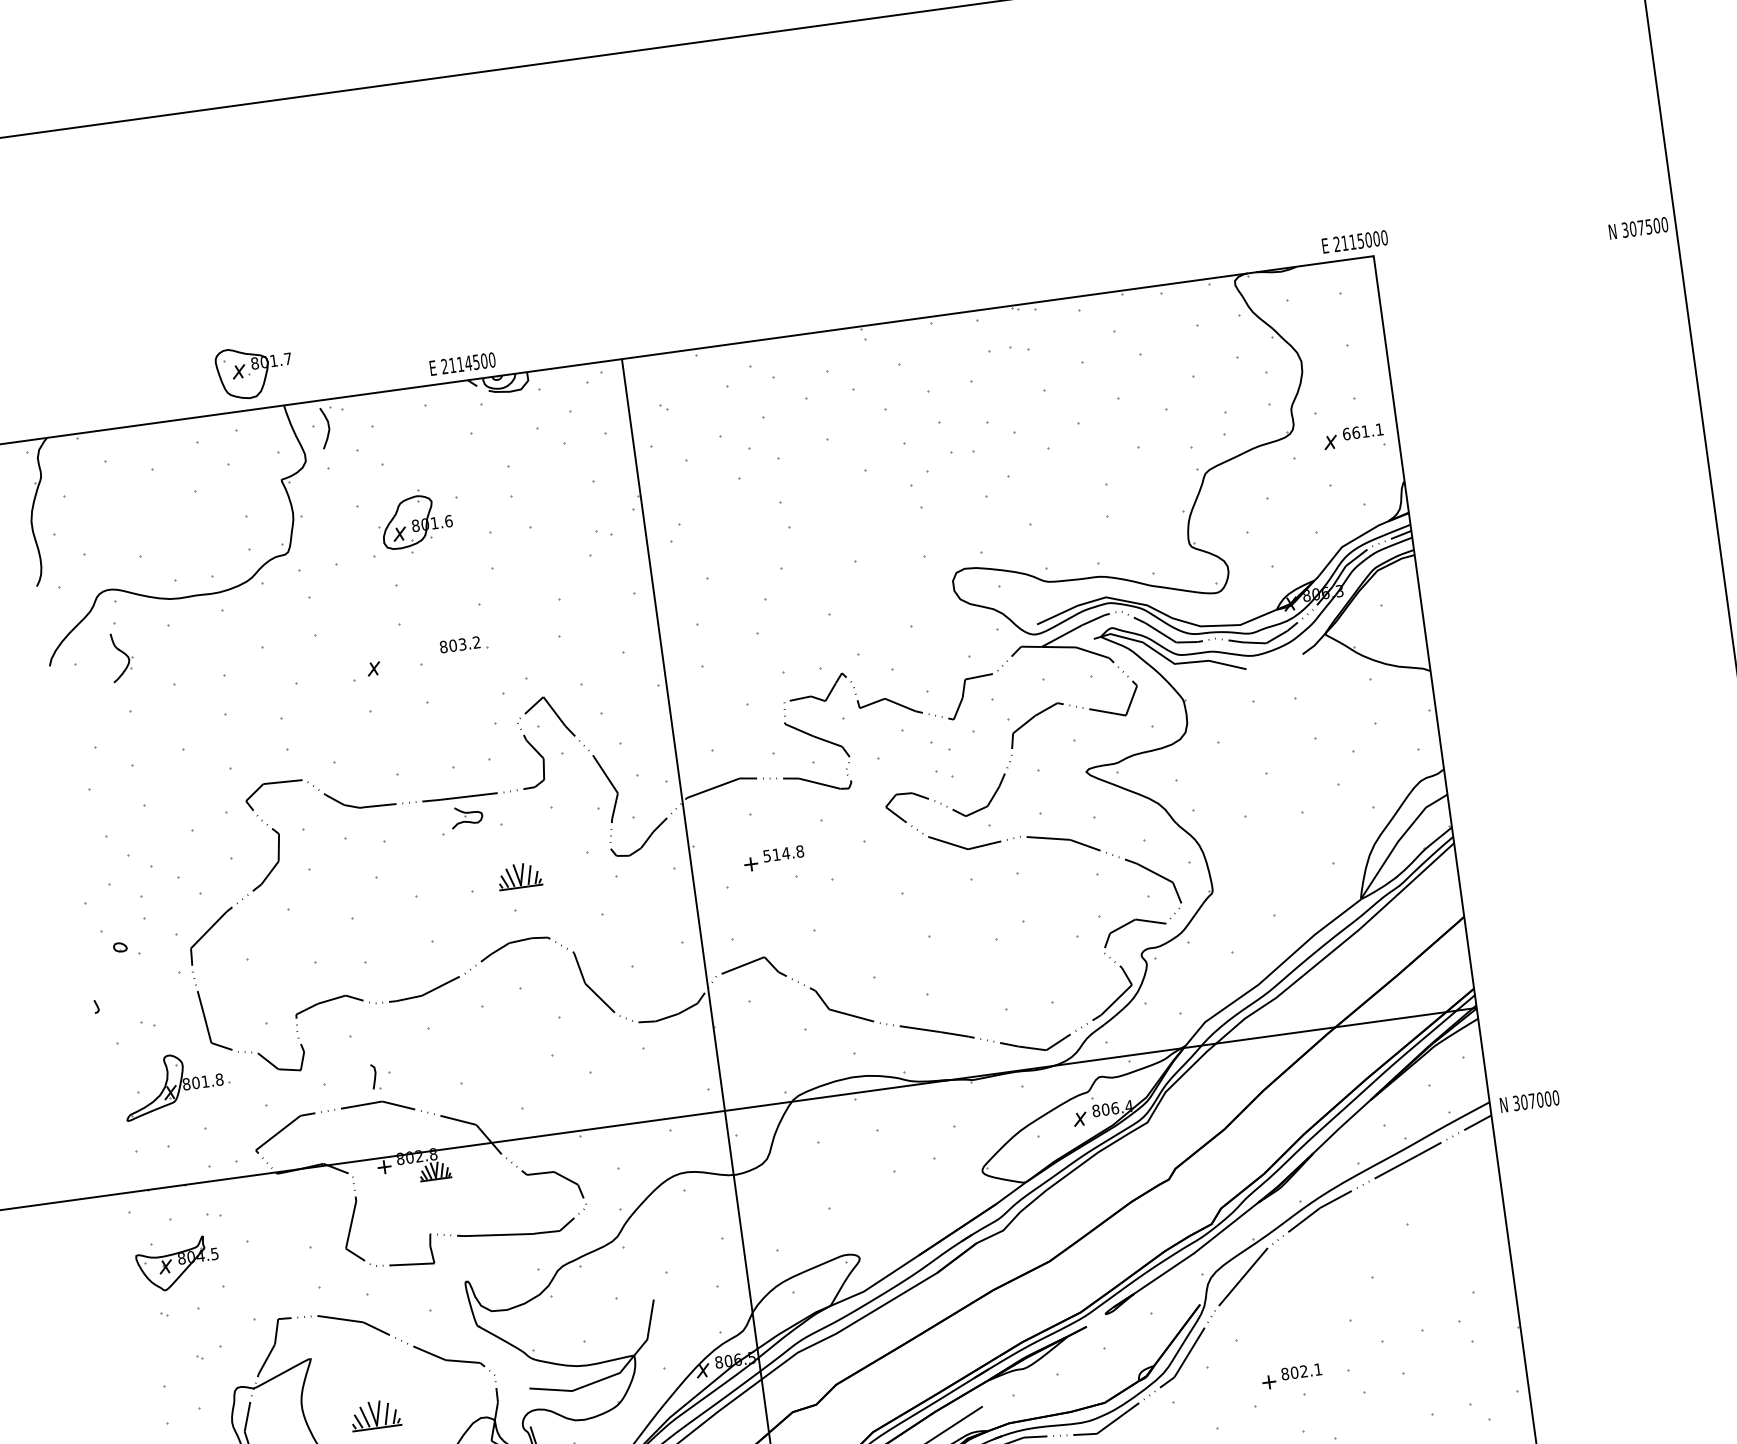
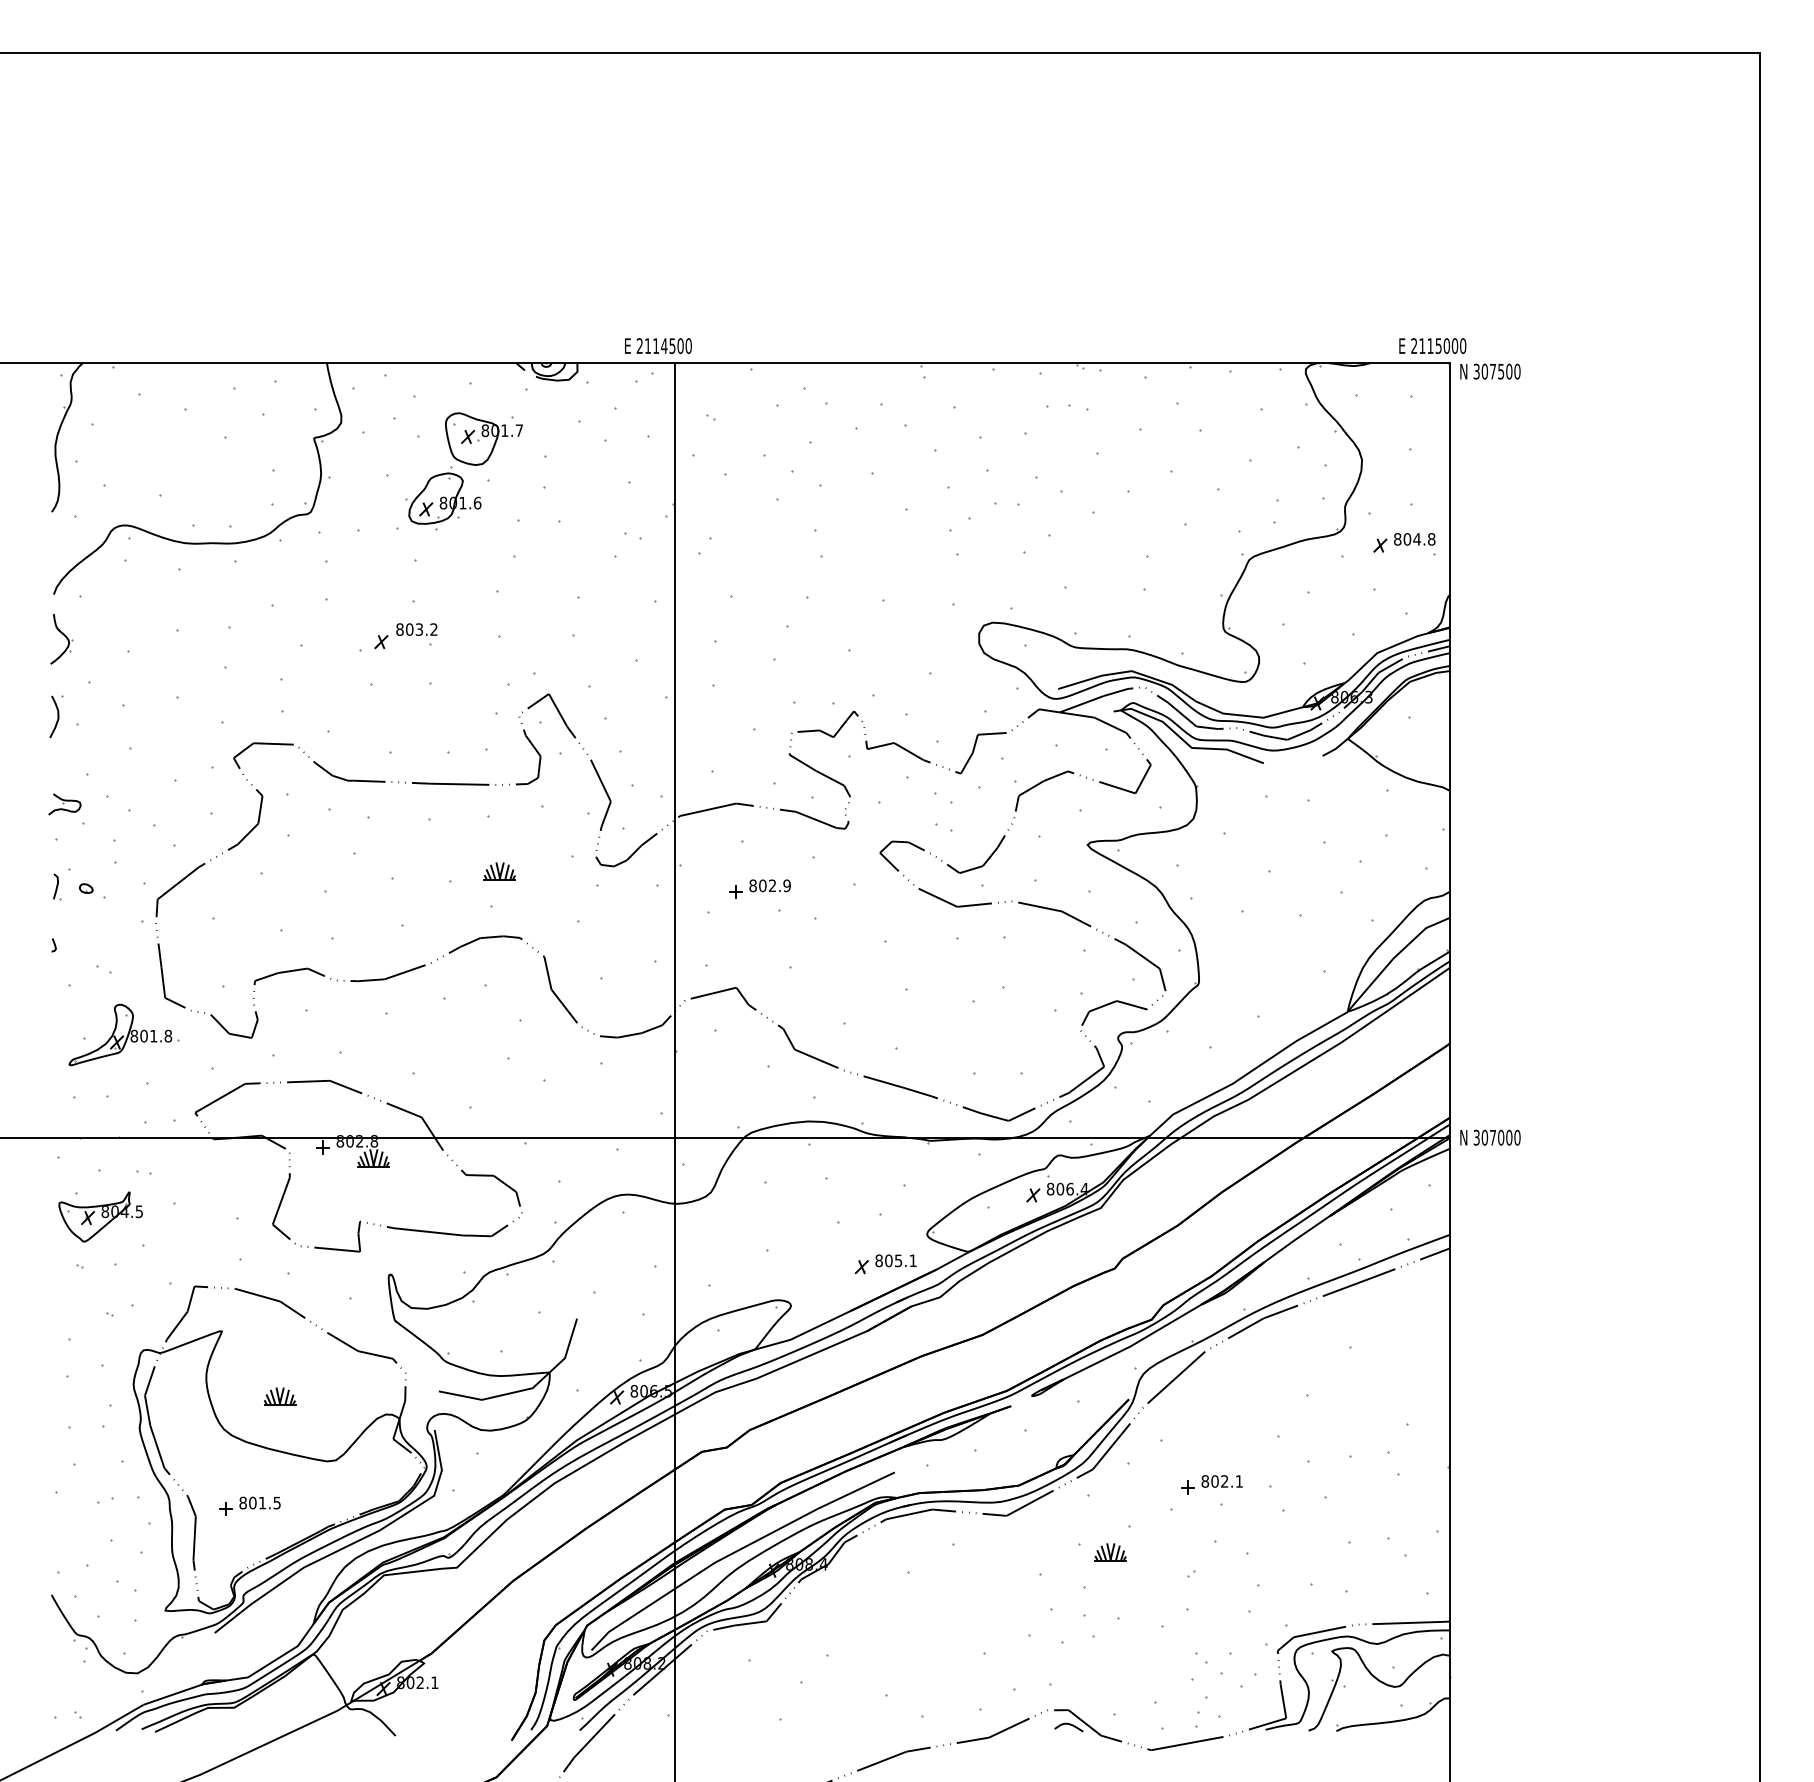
text: (1638, 228) -> (1490, 371), moved
text: (462, 363) -> (658, 345), moved
part: (254, 371) -> (483, 438), moved
part: (327, 427) -> (56, 716), moved
text: (1362, 432) -> (1414, 539), 661.1 -> 804.8
text: (459, 644) -> (416, 629), moved
part: (121, 657) -> (61, 639), moved
part: (466, 816) -> (64, 804), moved
text: (782, 853) -> (769, 885), 514.8 -> 802.9
part: (519, 875) -> (499, 871), size x0.71
part: (375, 1076) -> (57, 886), moved
text: (1529, 1101) -> (1490, 1137), moved
part: (945, 1205) -> (885, 1264), added
part: (376, 1414) -> (280, 1396), size x0.62

